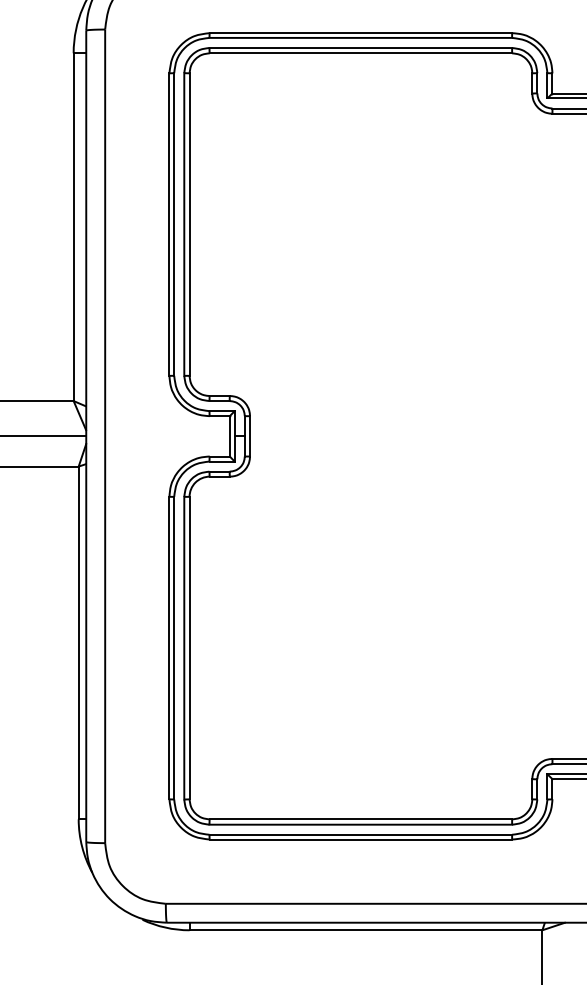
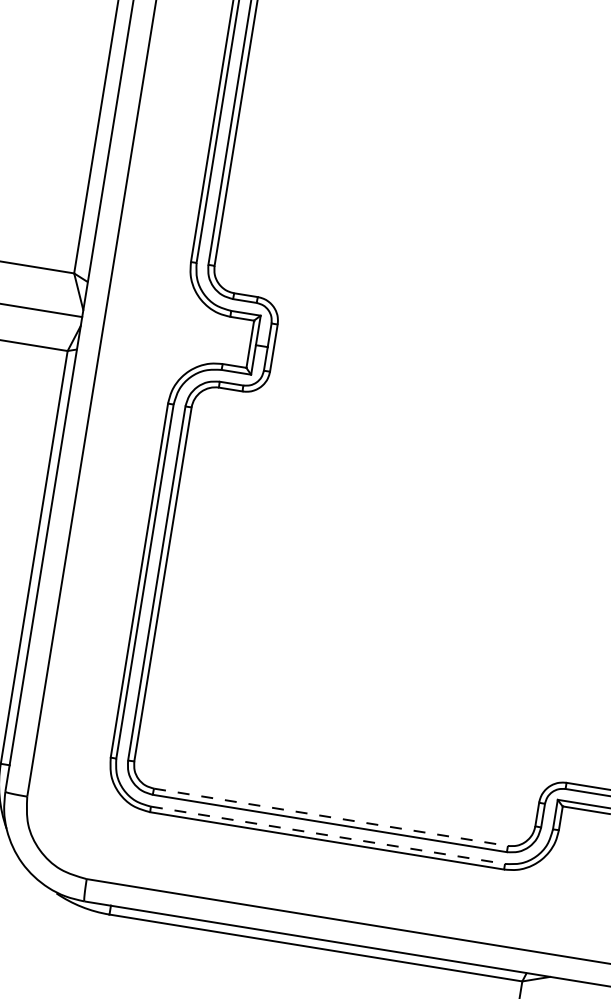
line: (361, 819) -> (331, 817), solid -> dashed
line: (361, 834) -> (328, 835), solid -> dashed

